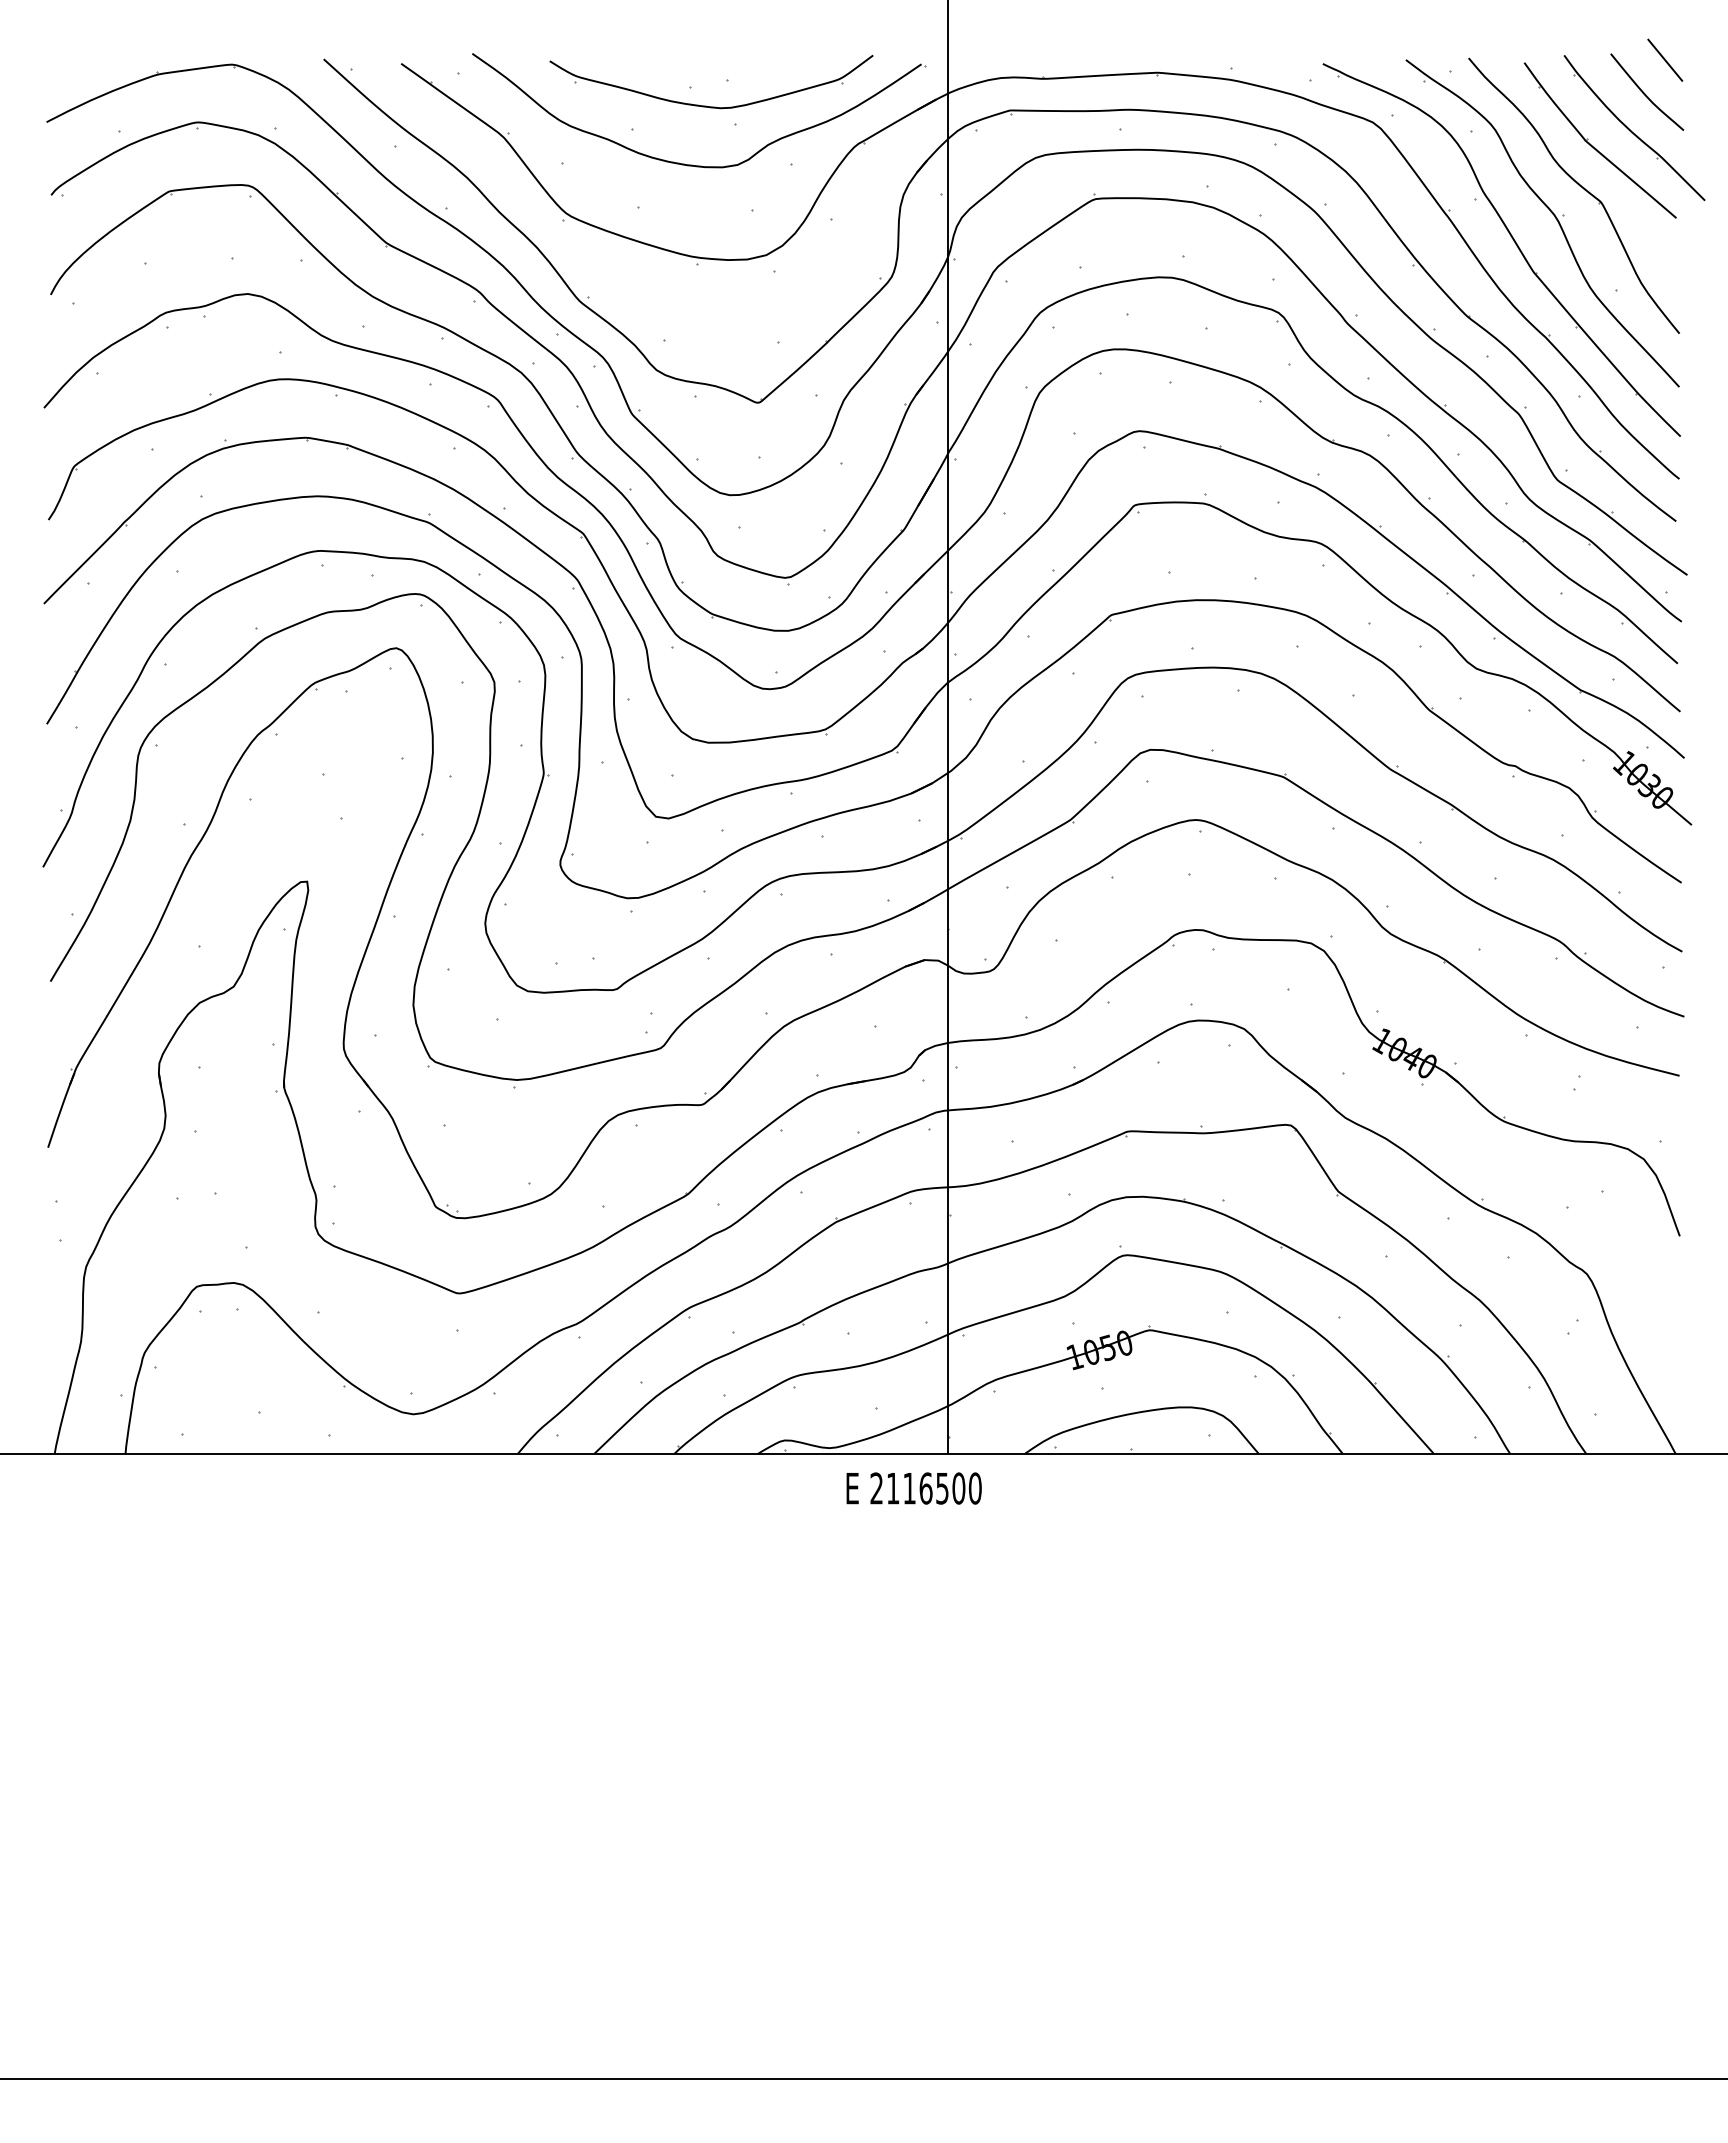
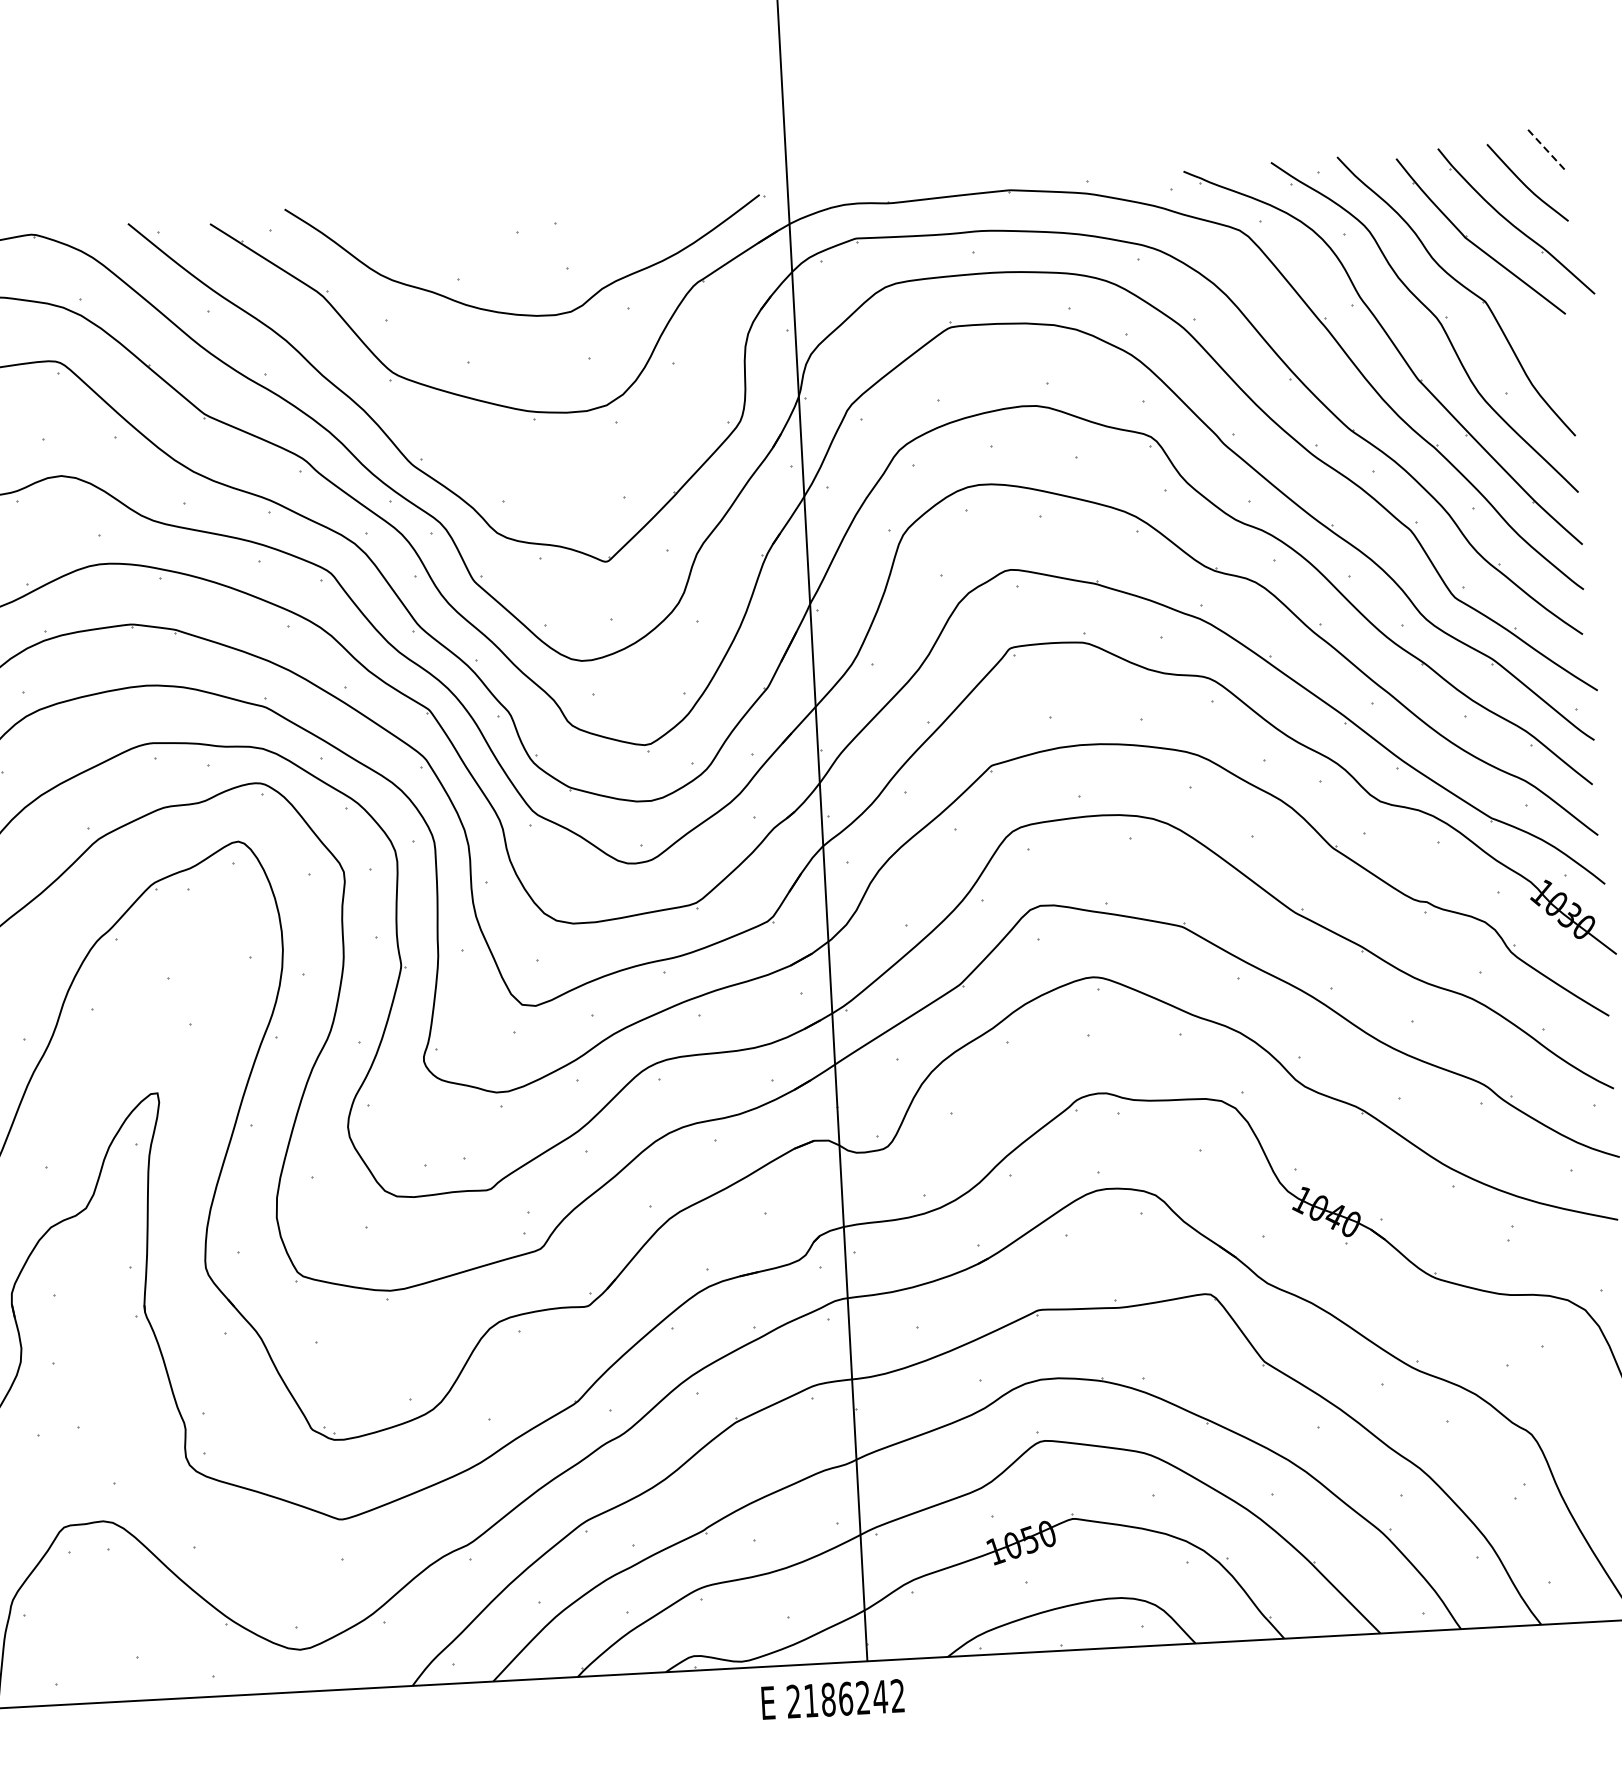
line: (1665, 60) -> (1545, 148), solid -> dashed
part: (706, 105) -> (534, 250), removed
text: (942, 1488) -> (863, 1697), 2116500 -> 2186242

